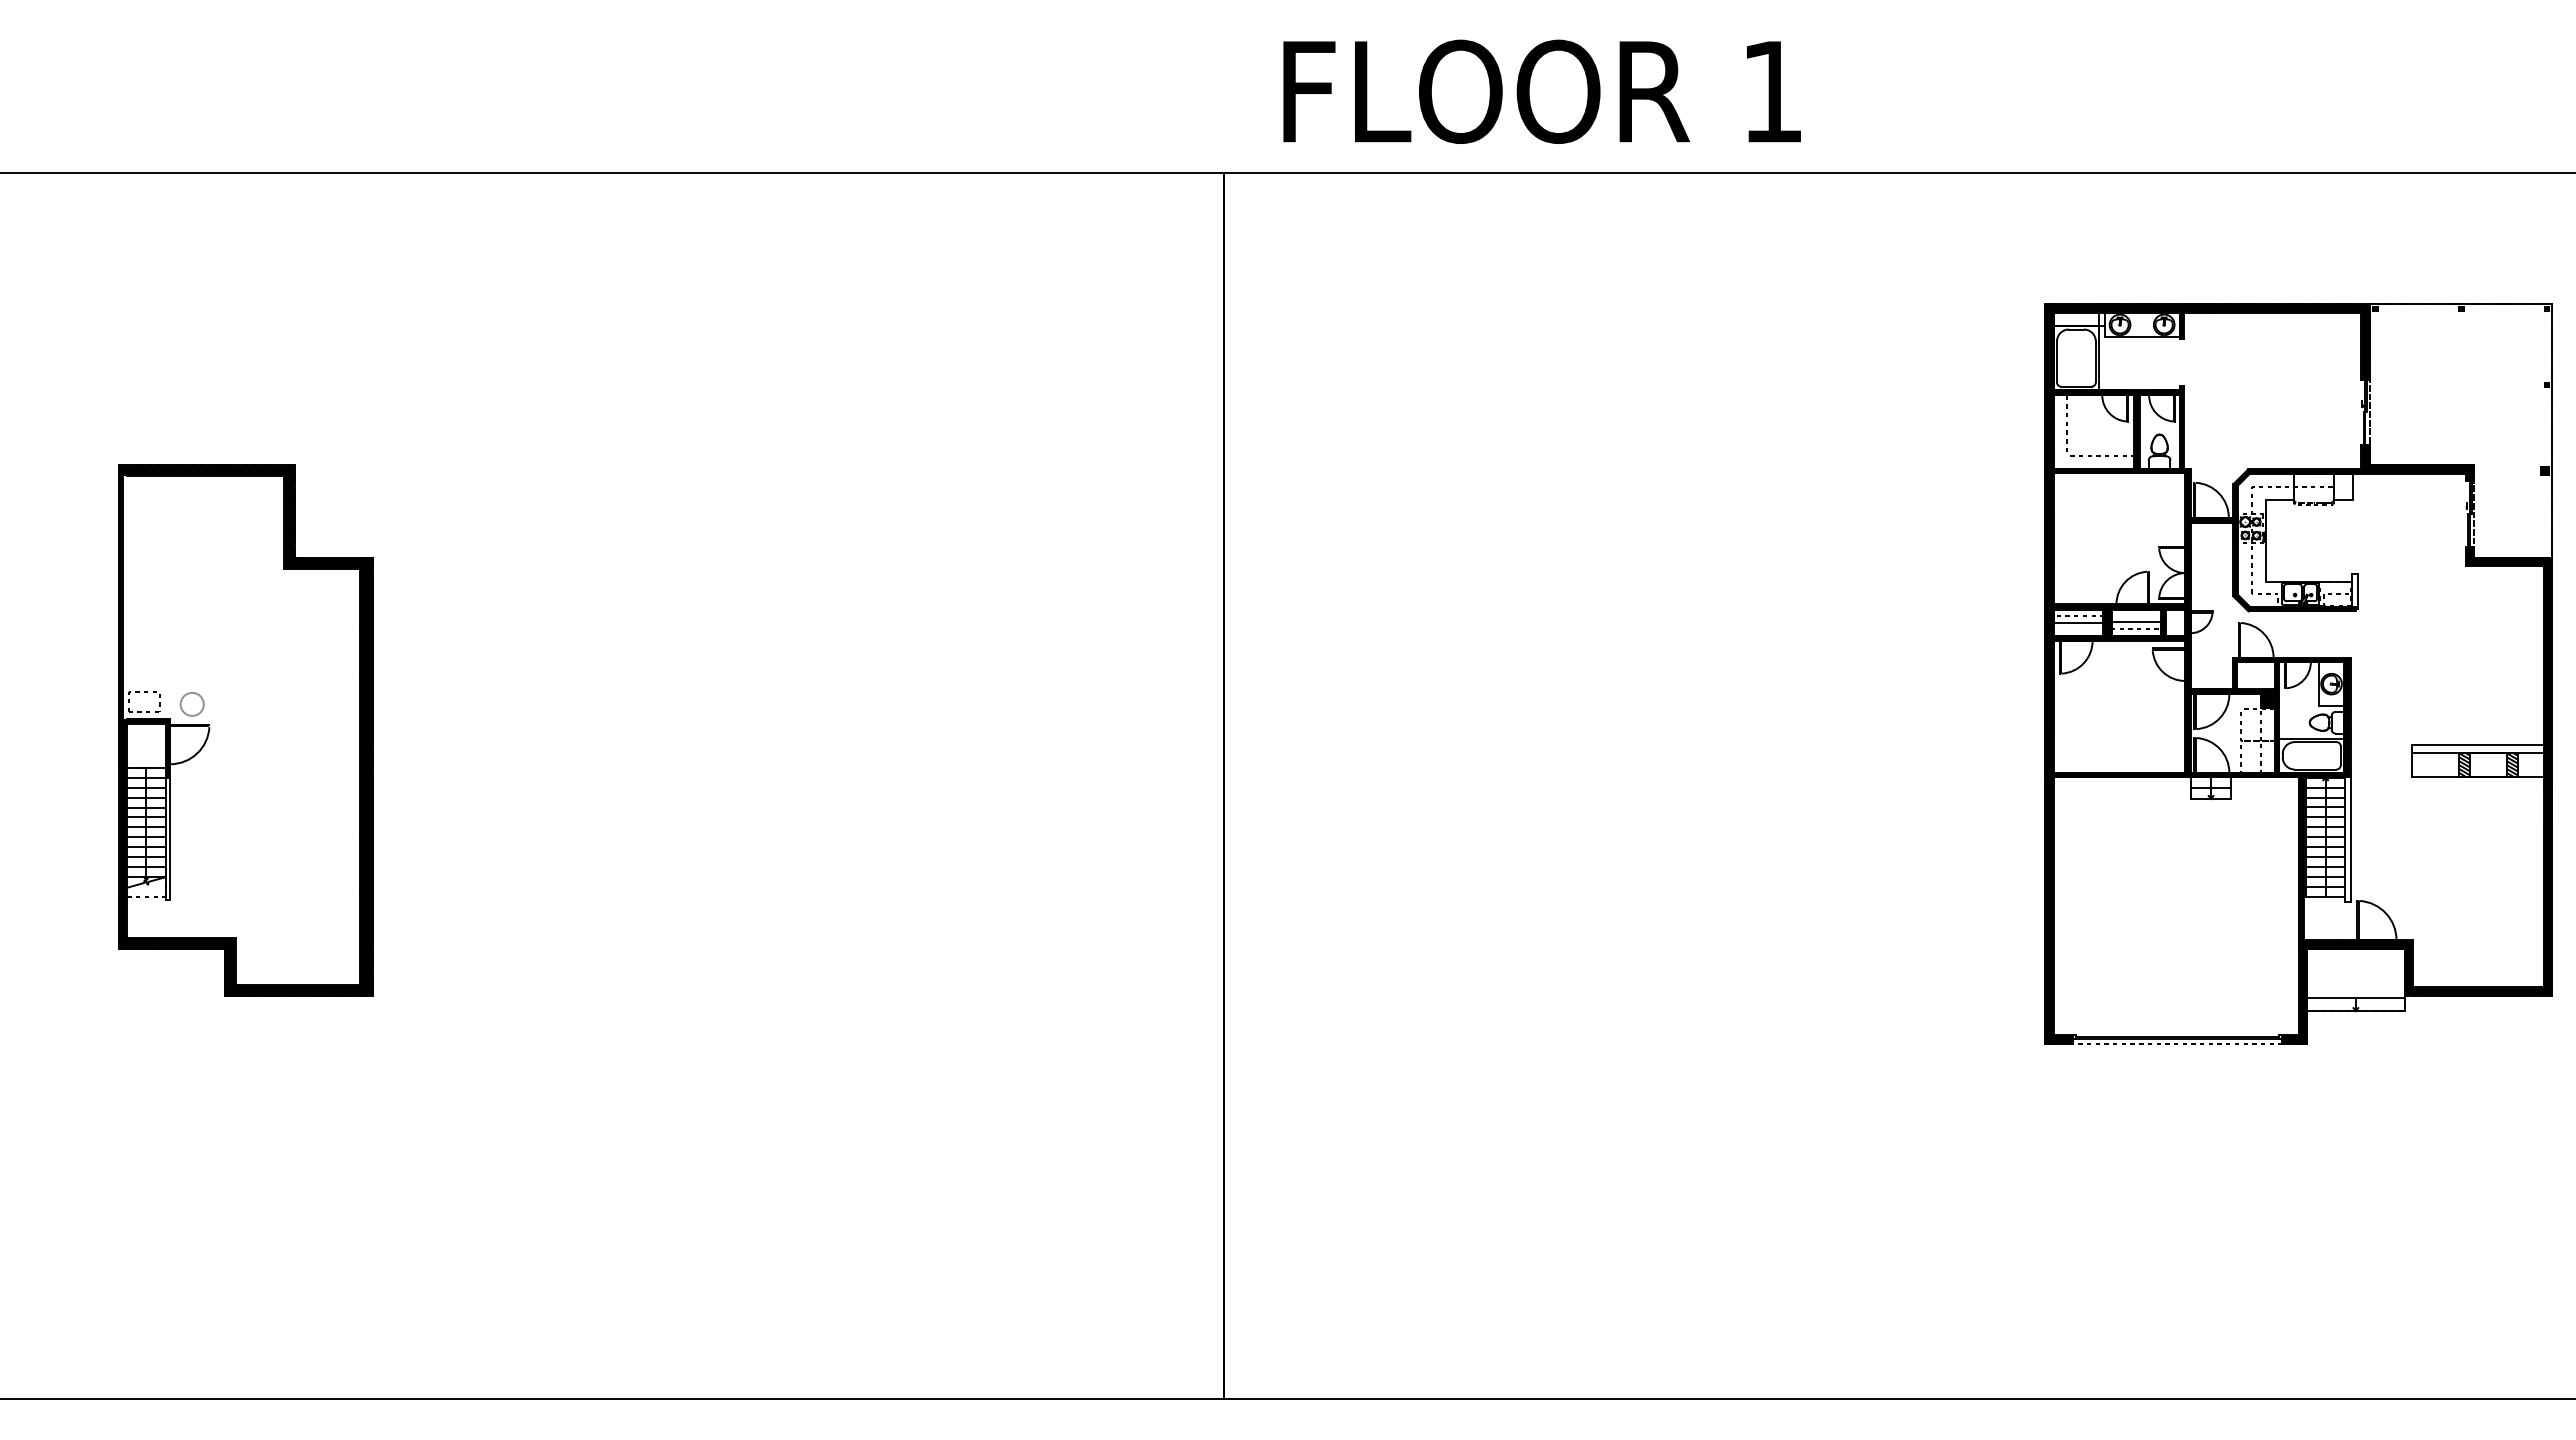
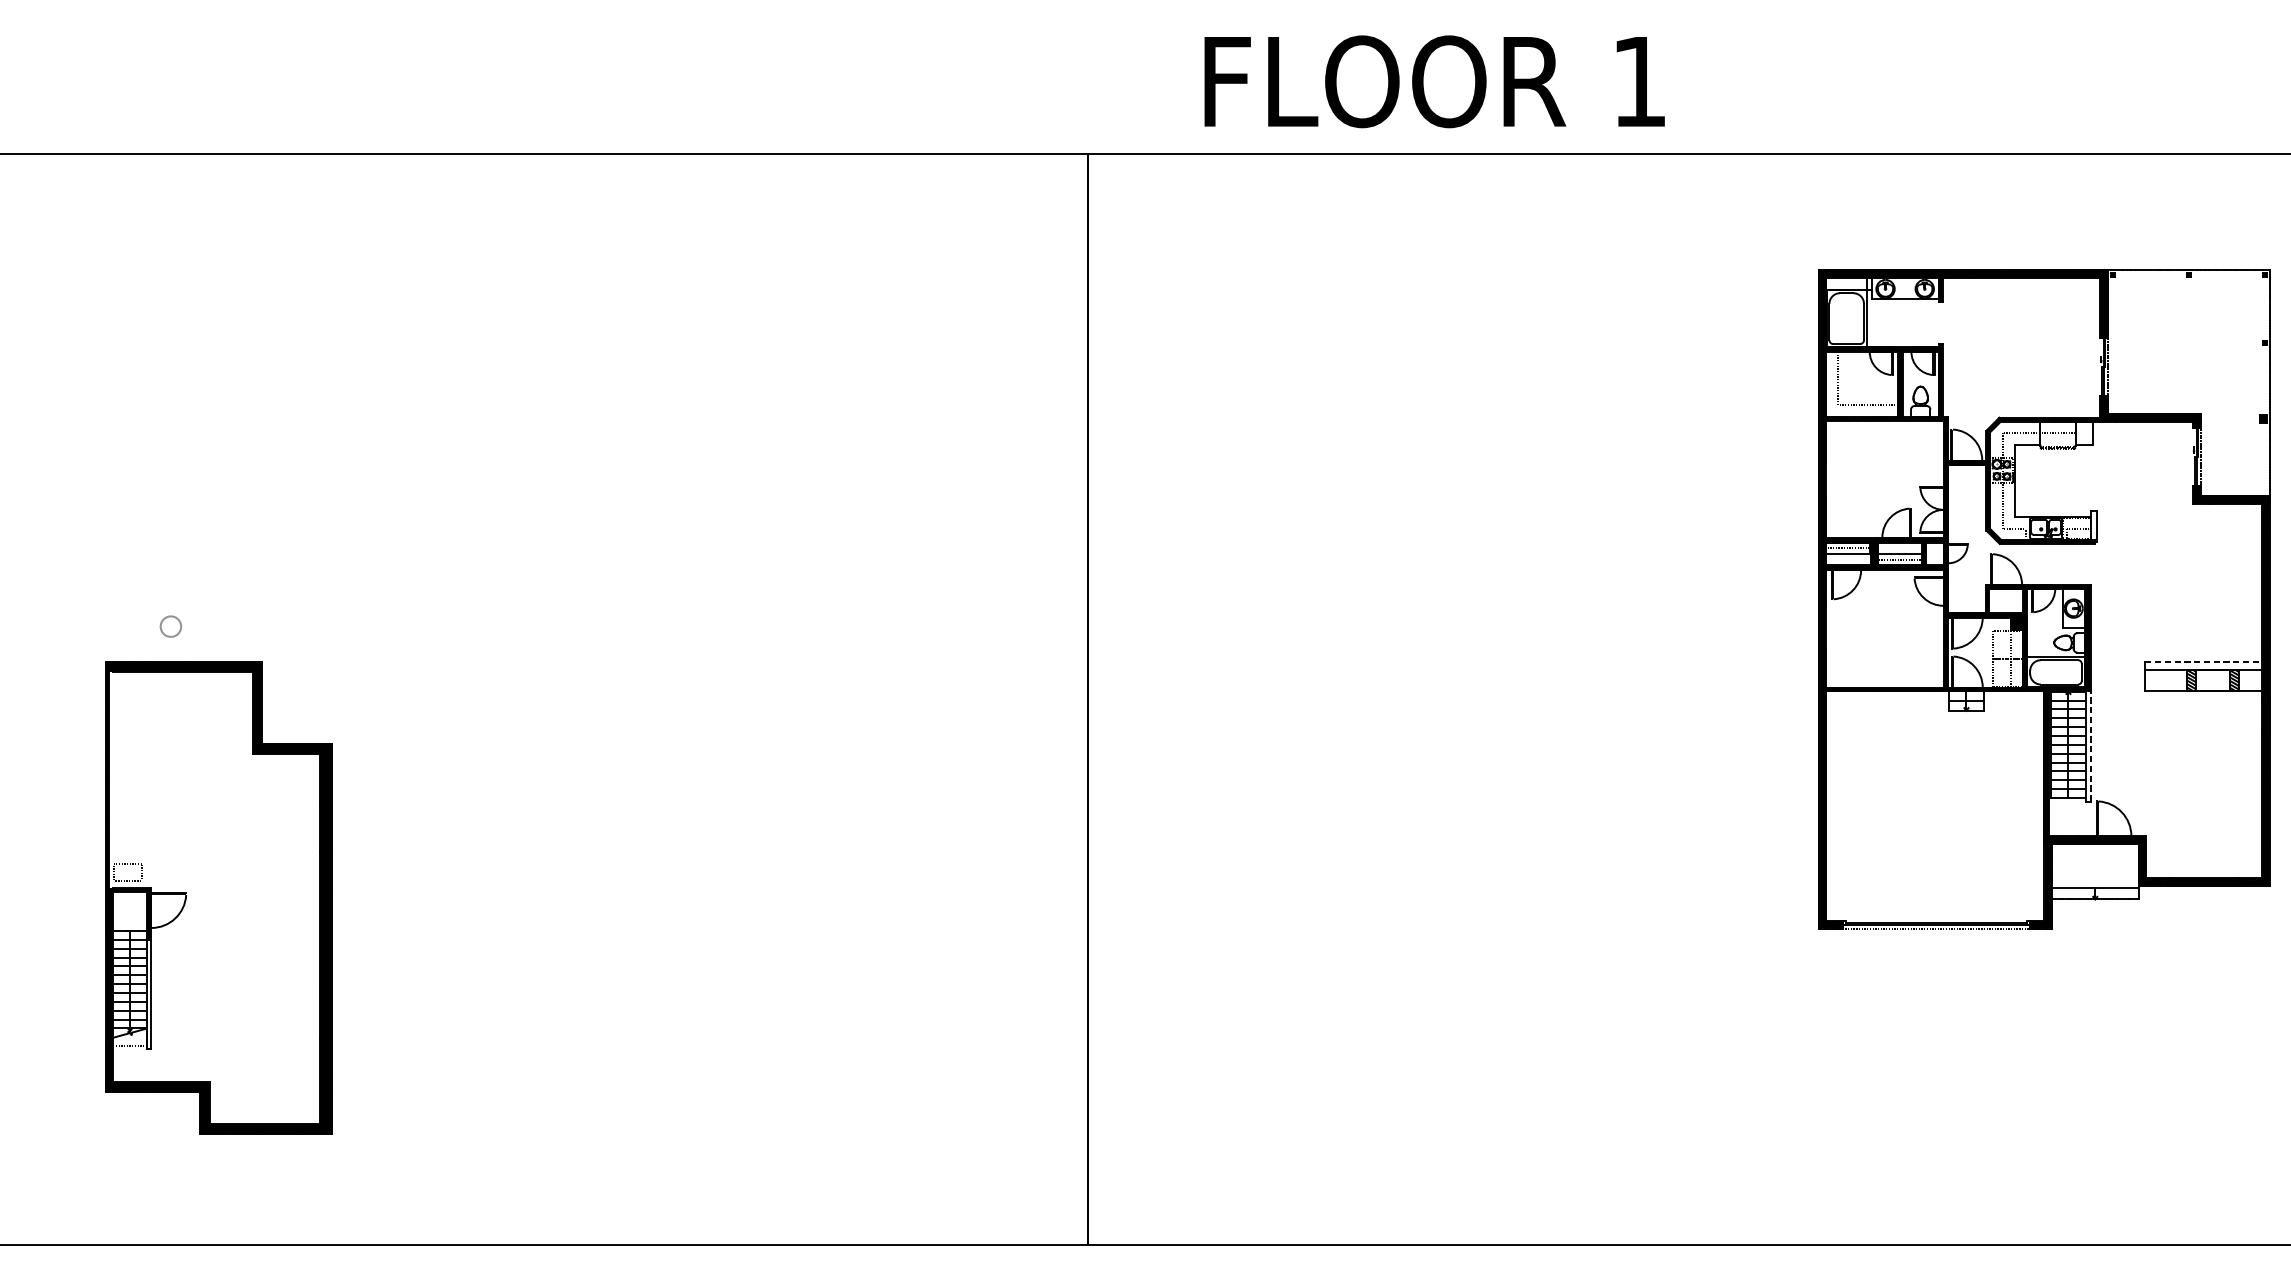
text: (1541, 91) -> (1434, 81), moved
part: (245, 730) -> (218, 897), moved
line: (2477, 744) -> (2203, 662), solid -> dashed
line: (2350, 837) -> (2090, 745), solid -> dashed

